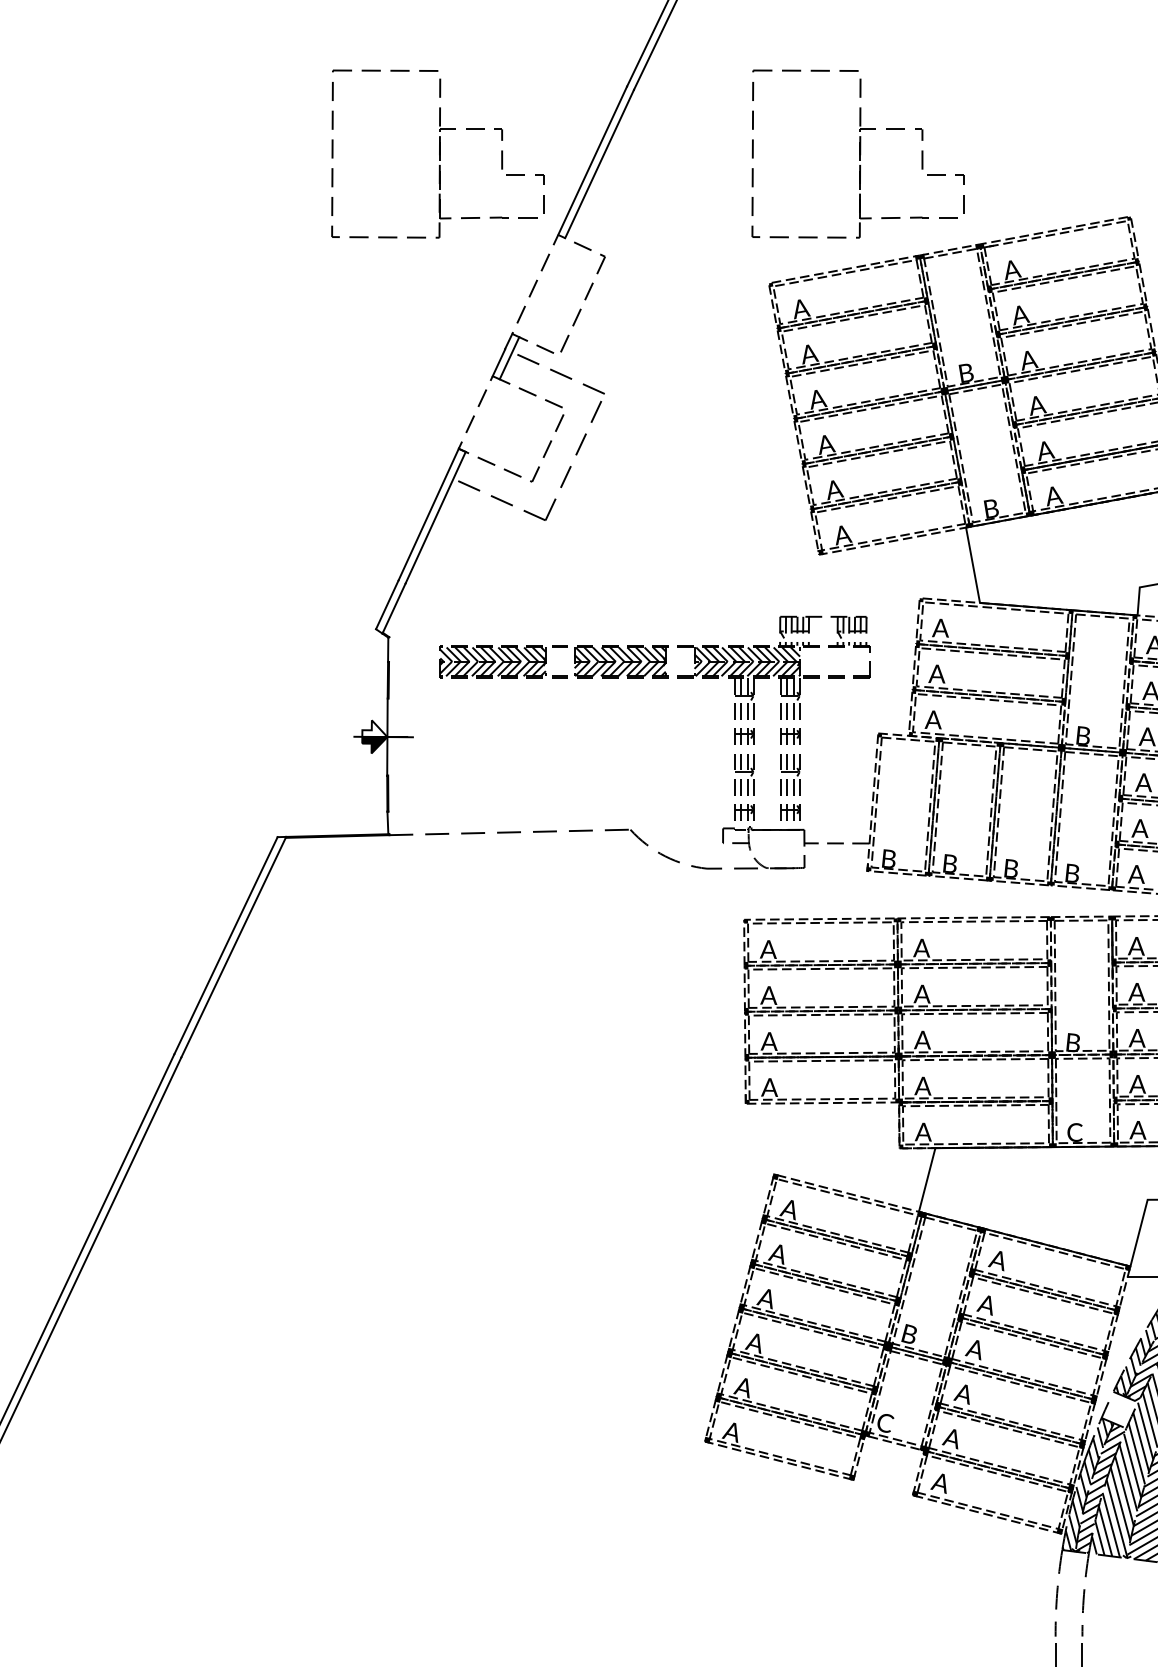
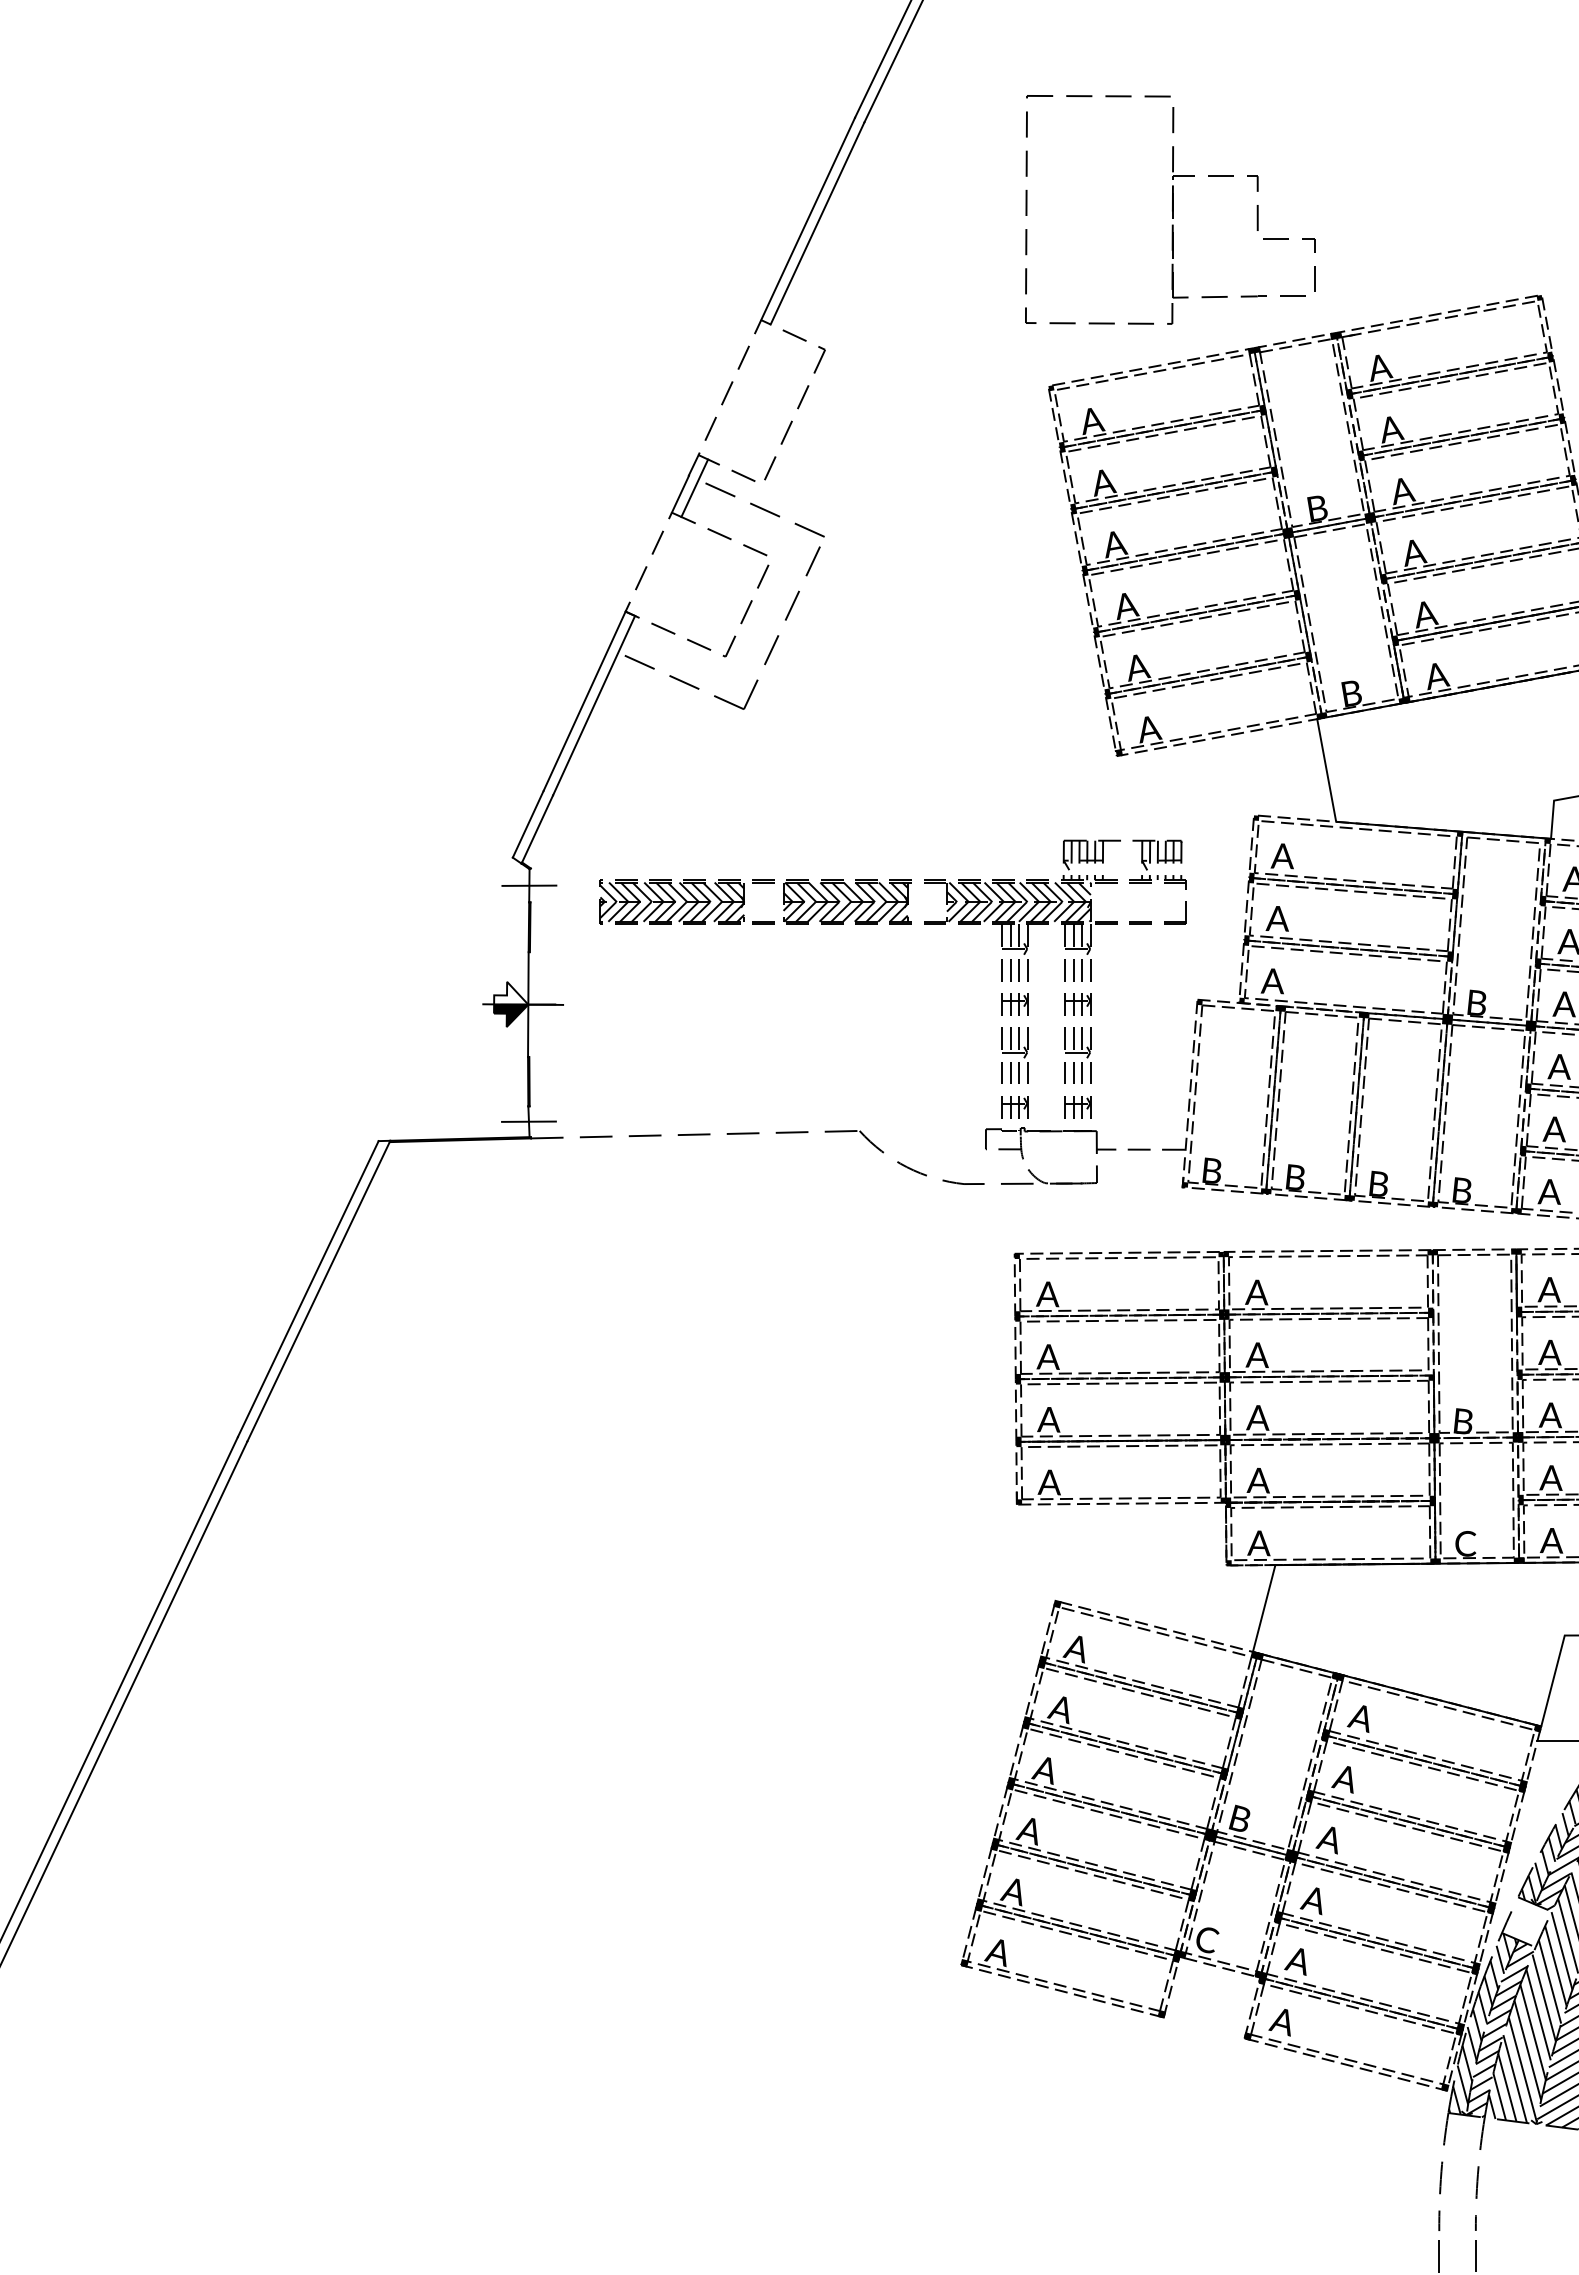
part: (438, 153) -> (597, 209), removed
line: (388, 649) -> (529, 885), added
line: (387, 822) -> (528, 1121), added

